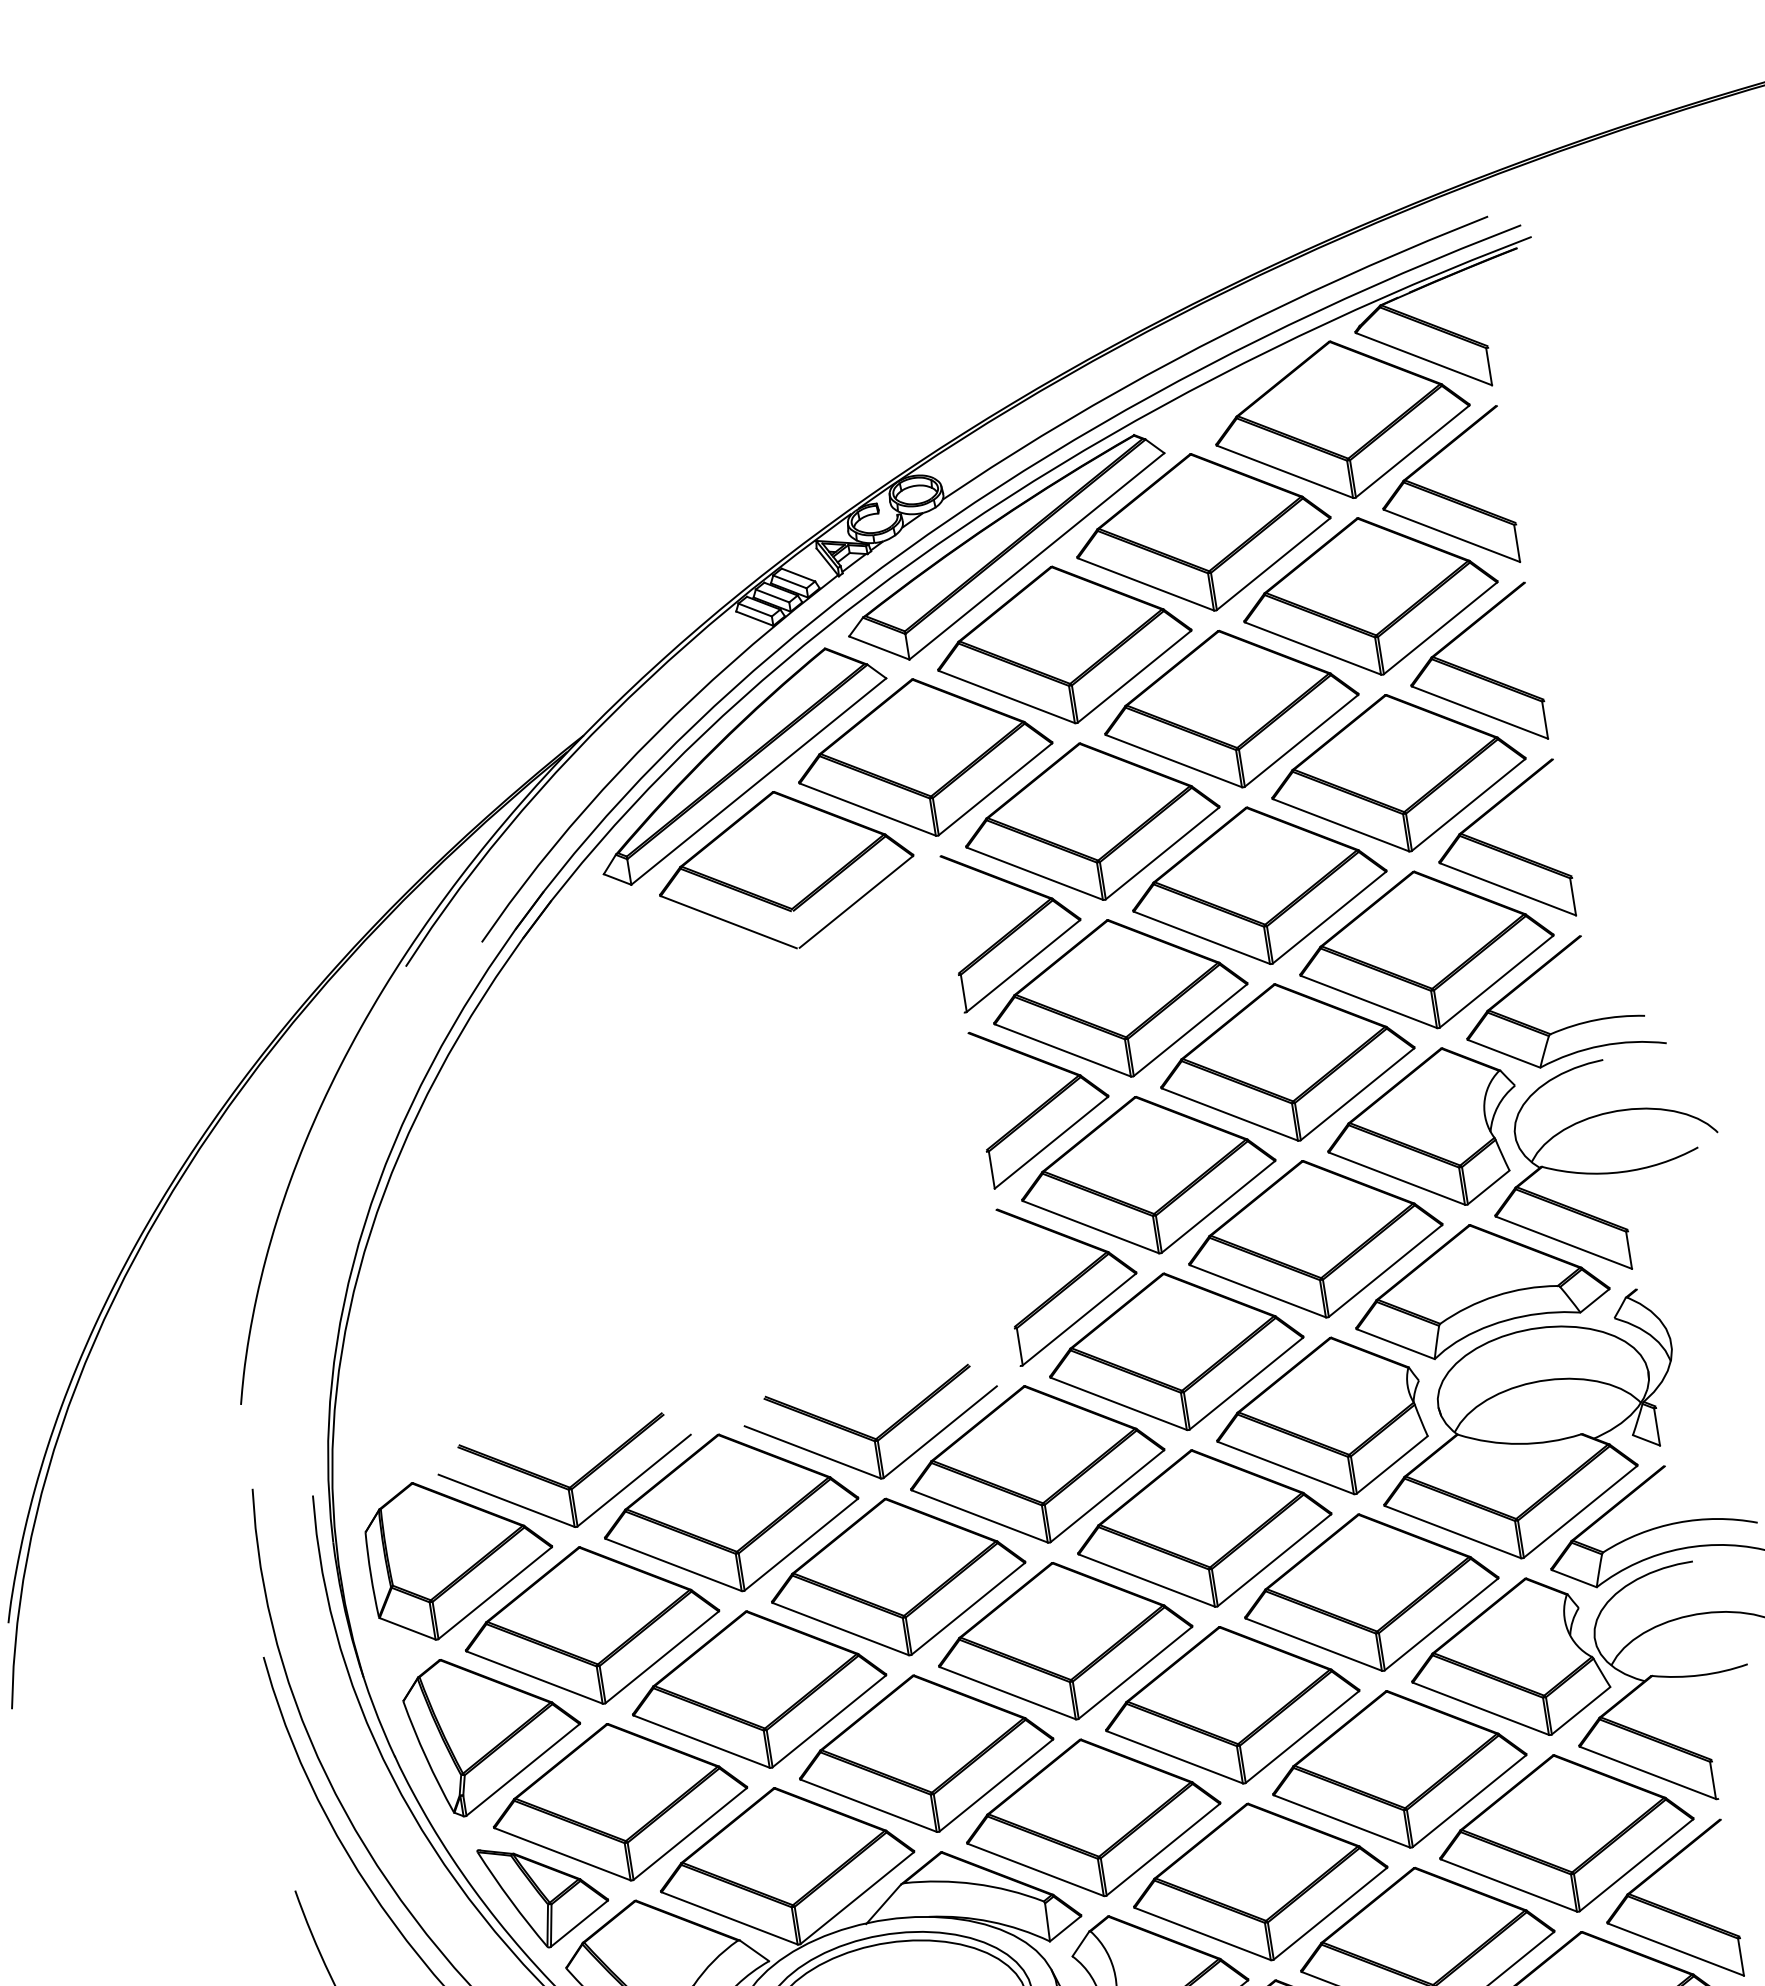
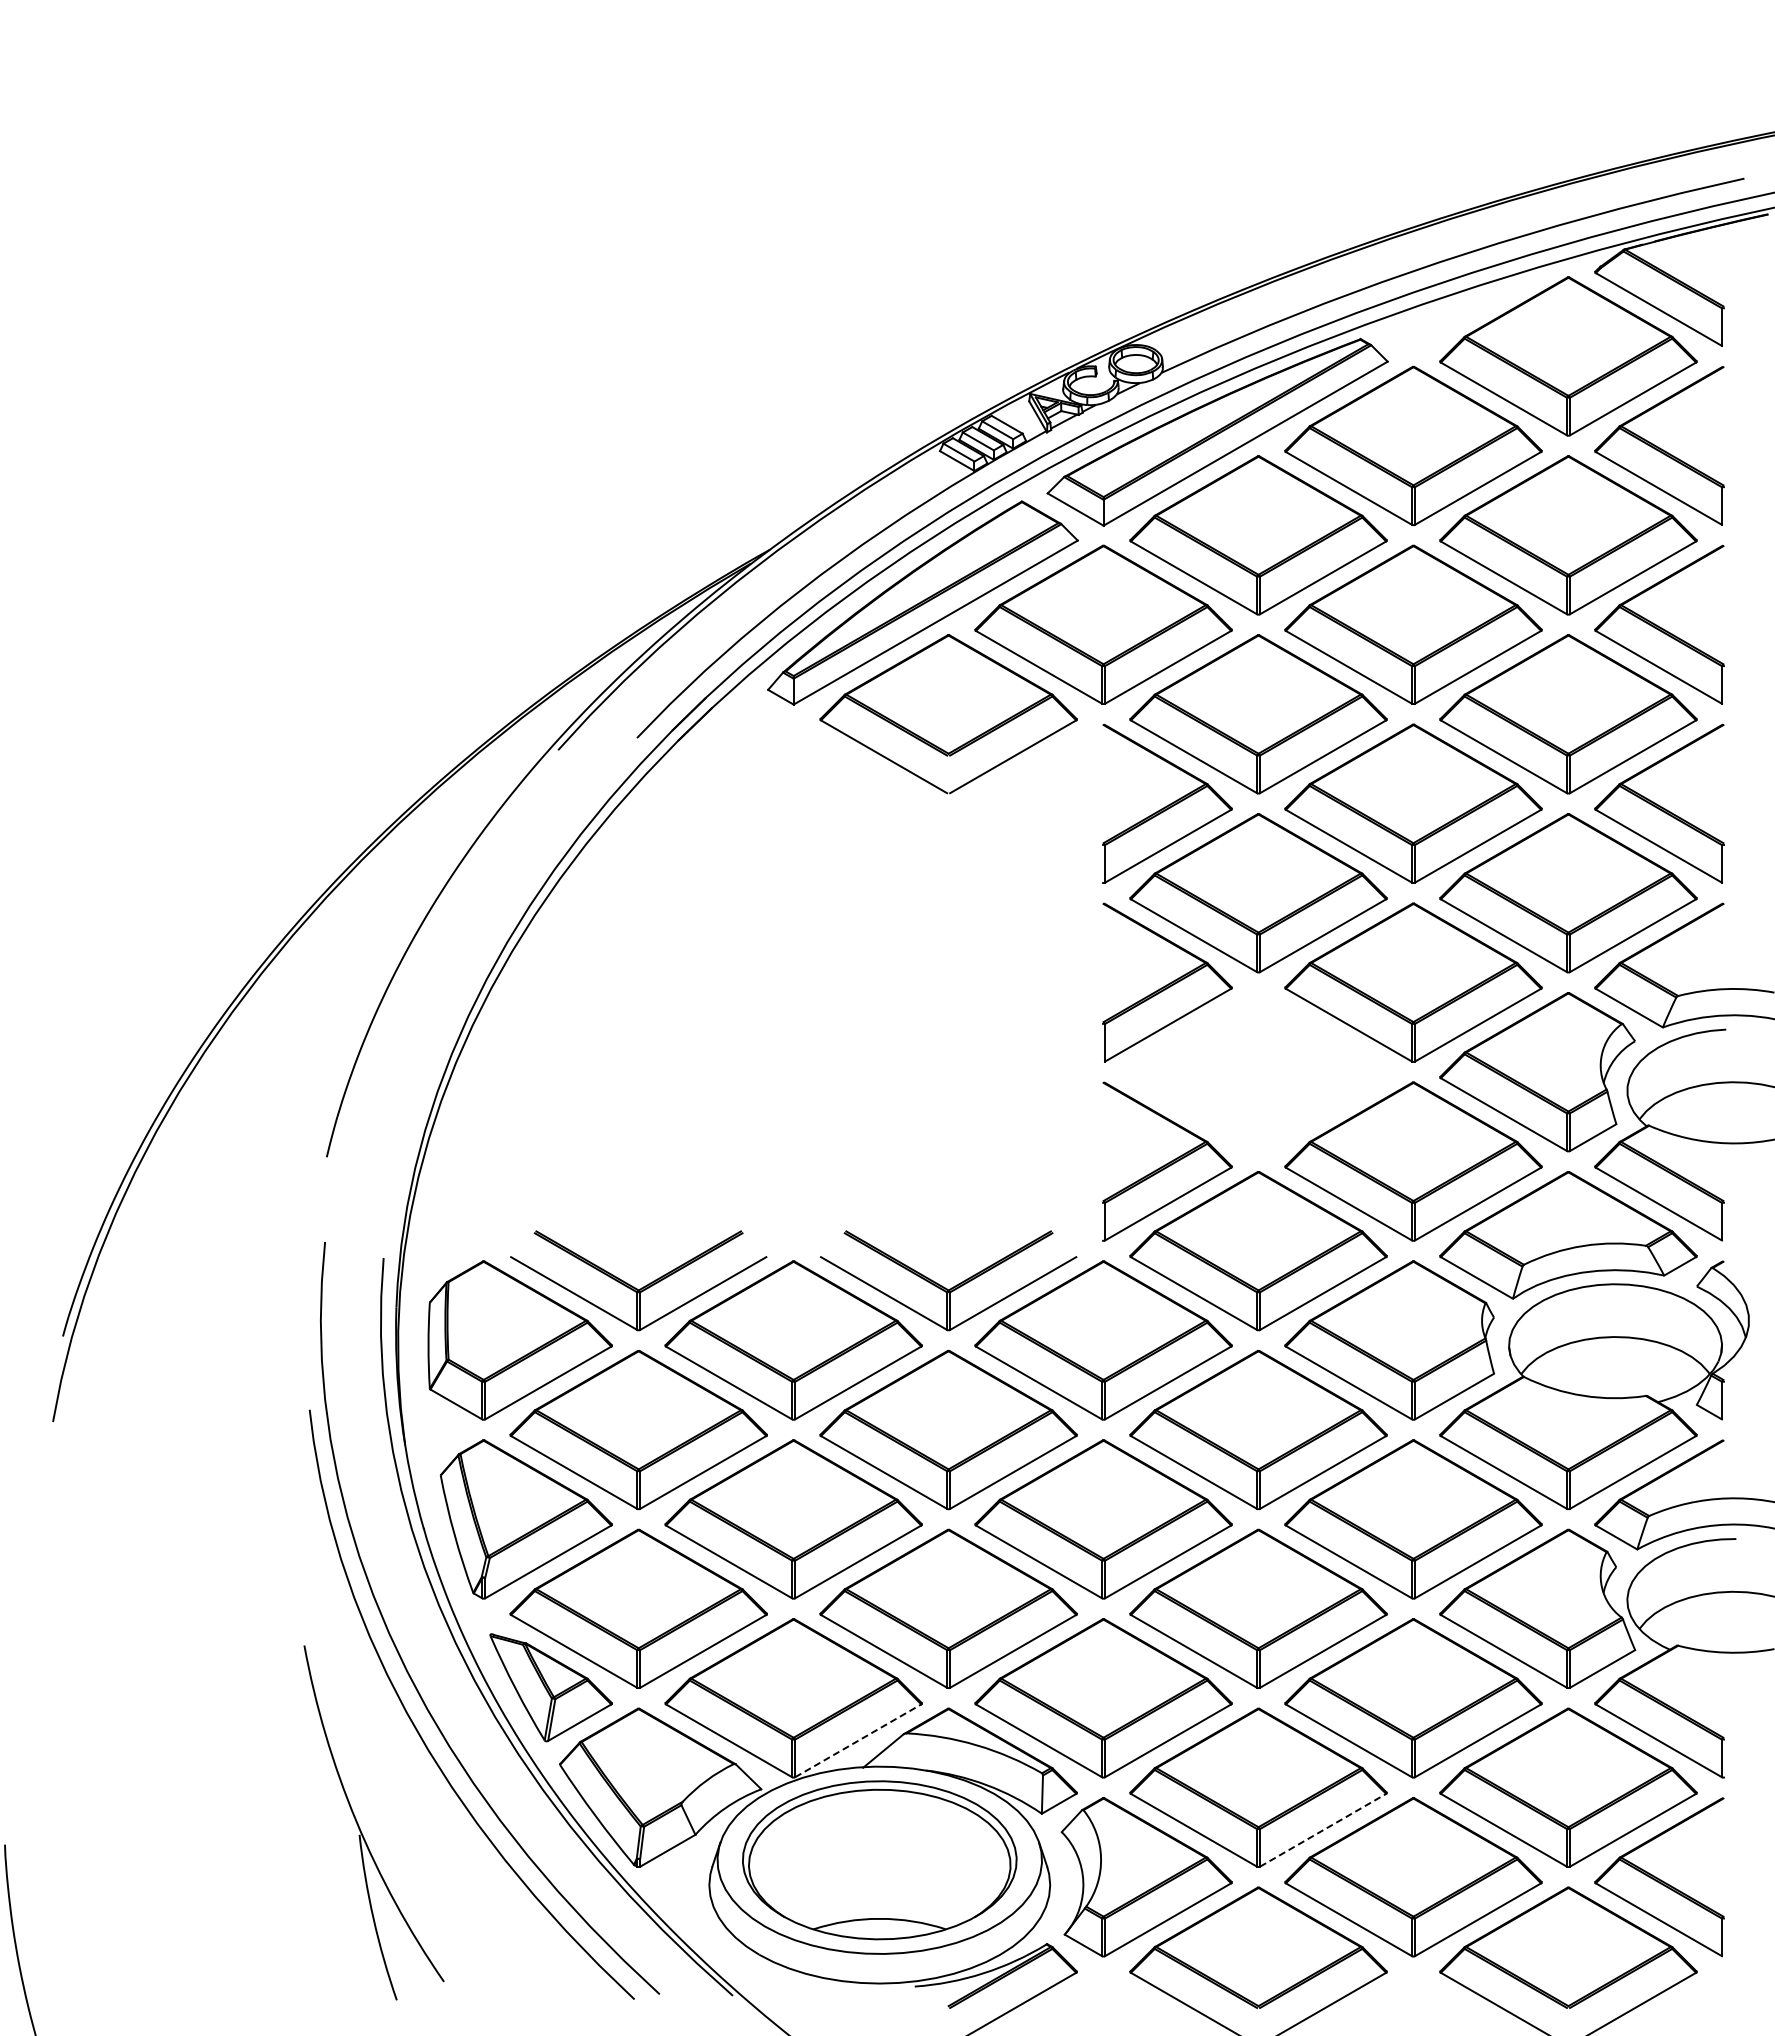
part: (1147, 1175) -> (1258, 1072), removed
line: (857, 1897) -> (858, 1740), solid -> dashed
line: (1330, 1913) -> (1323, 1830), solid -> dashed

